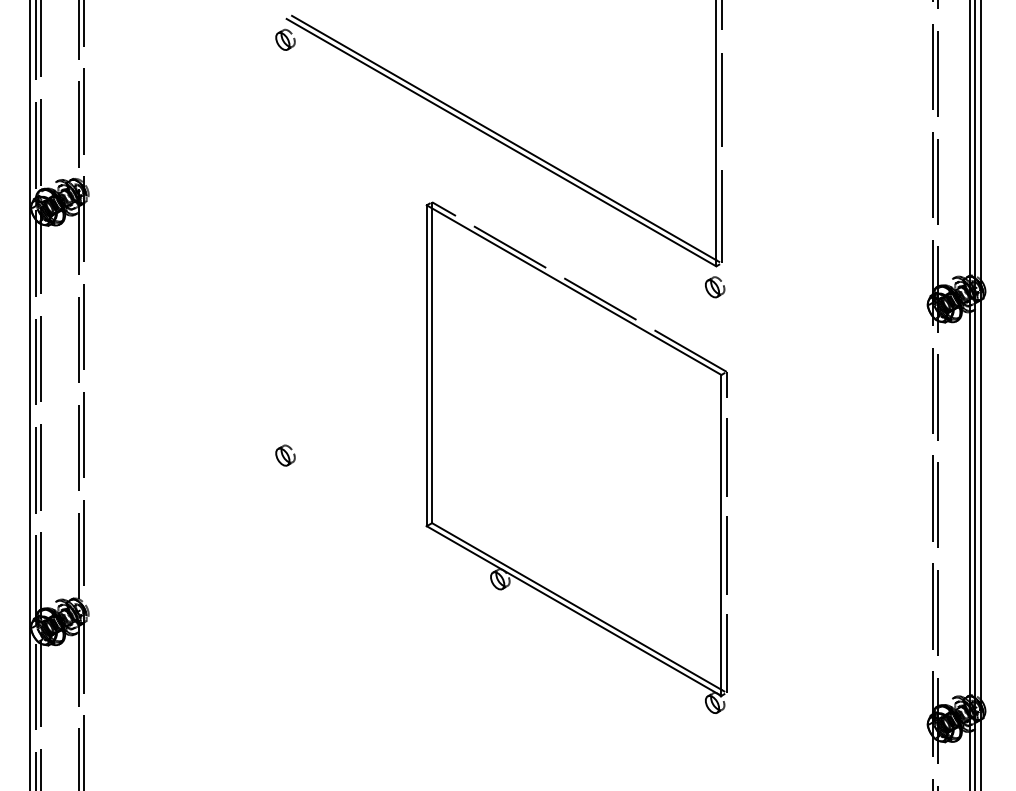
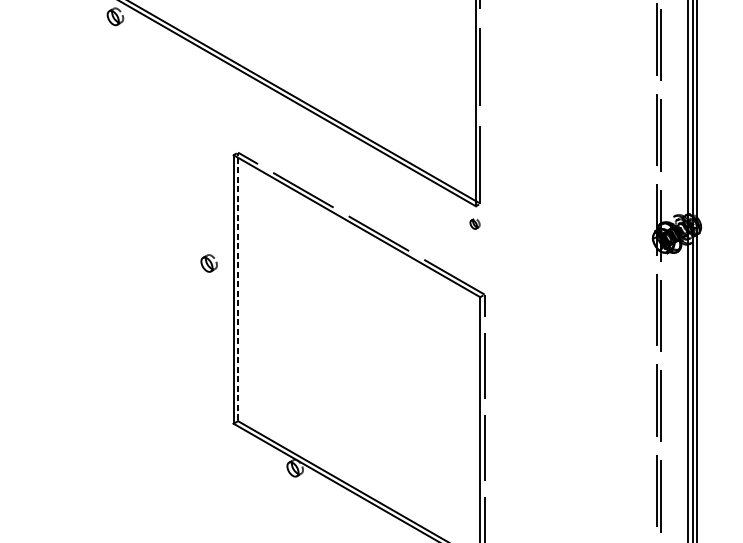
part: (715, 287) -> (475, 223), size x0.6
line: (432, 366) -> (238, 290), solid -> dashed
part: (285, 455) -> (209, 263), moved

